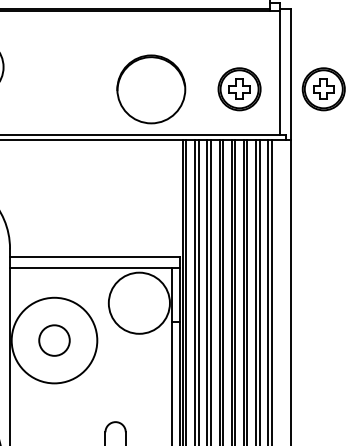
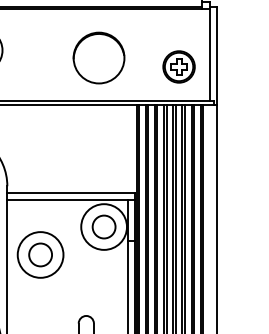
part: (150, 88) -> (98, 57), moved
part: (323, 88) -> (241, 66), removed
circle: (138, 302) -> (103, 226), added
circle: (54, 339) -> (40, 254), size x0.71

